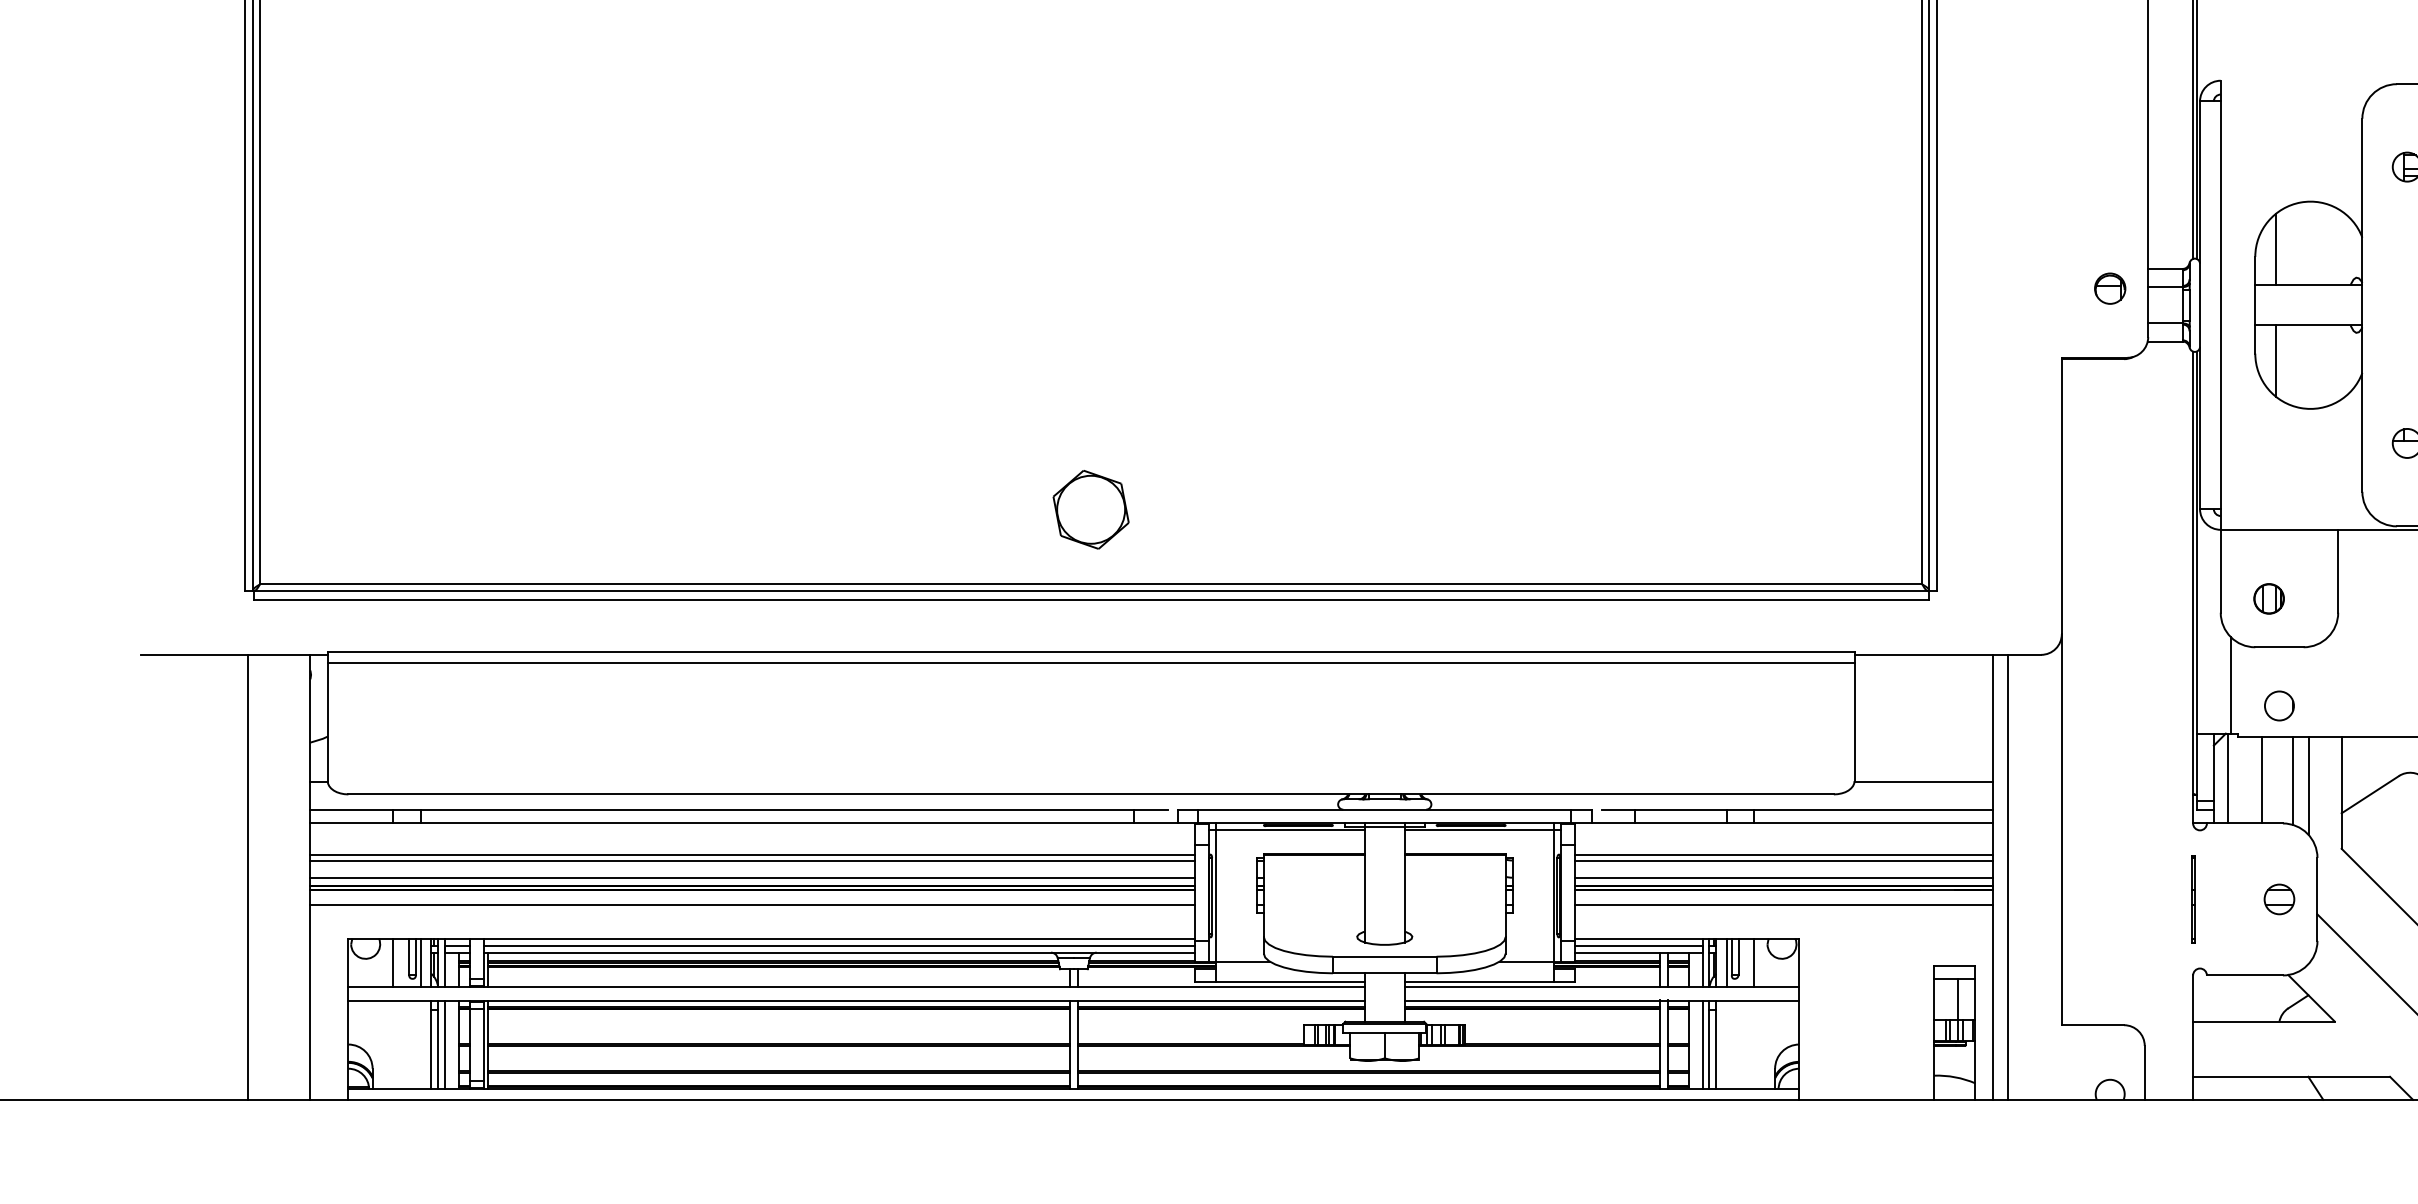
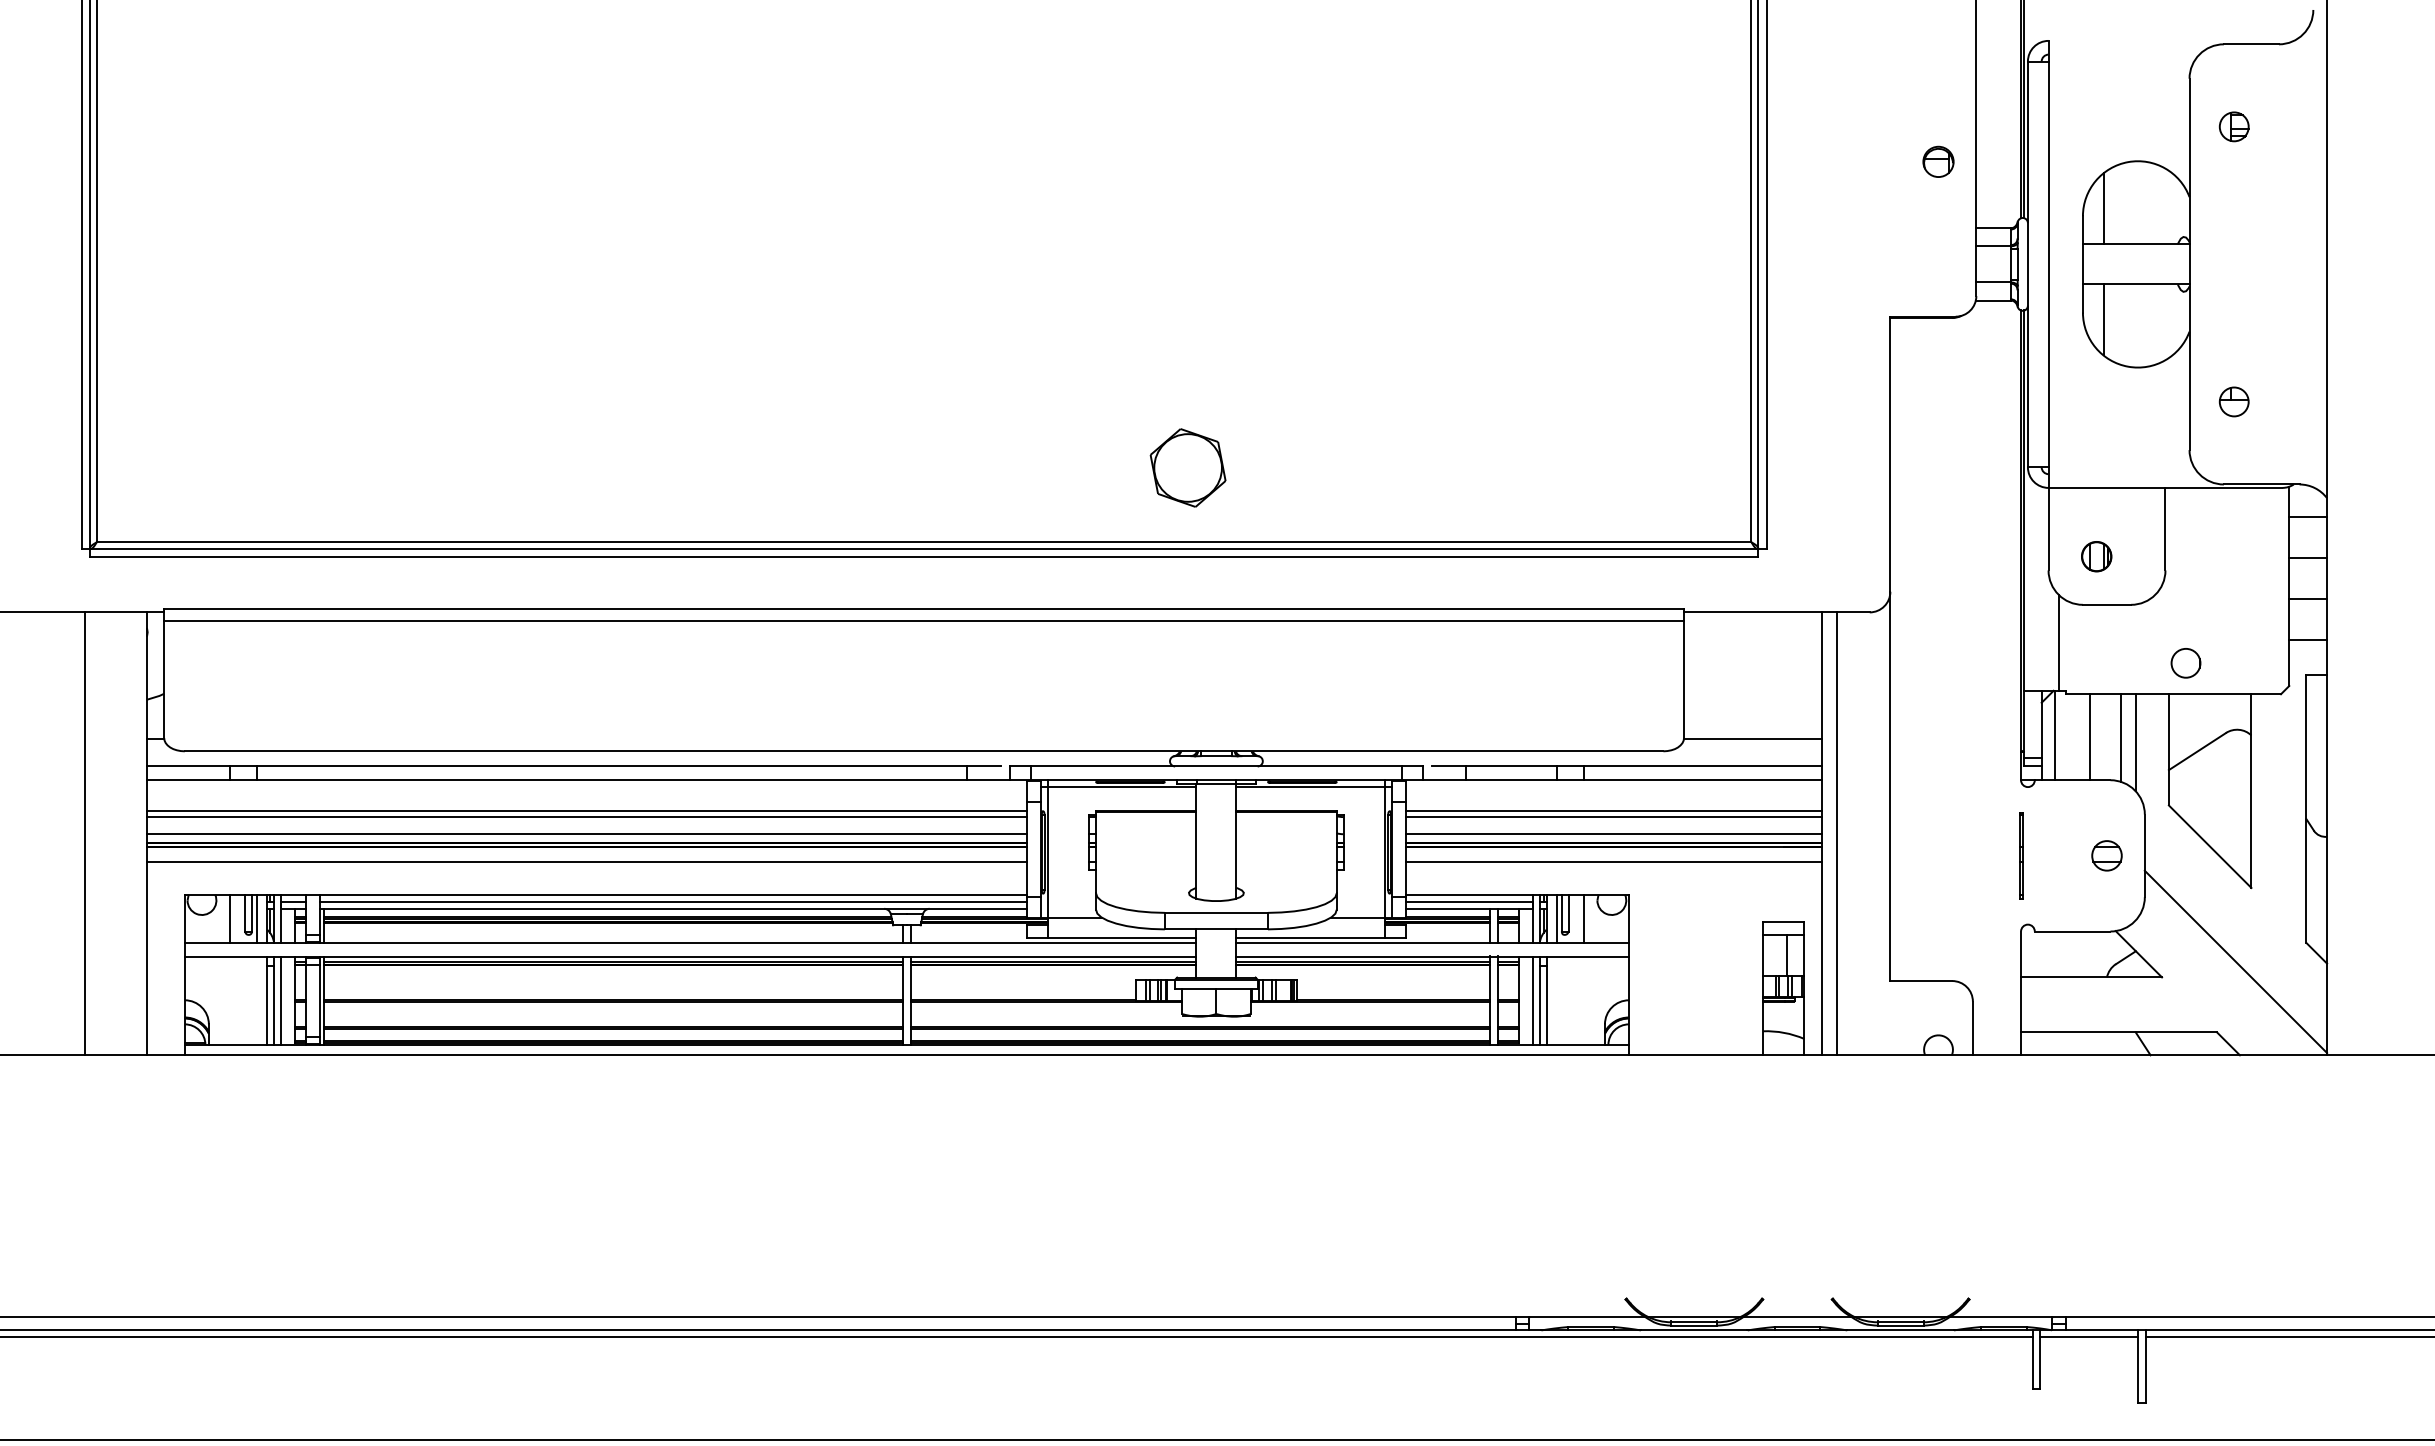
part: (2110, 288) -> (1938, 161), moved
part: (1090, 509) -> (1187, 467), moved
part: (2278, 706) -> (2185, 663), moved

